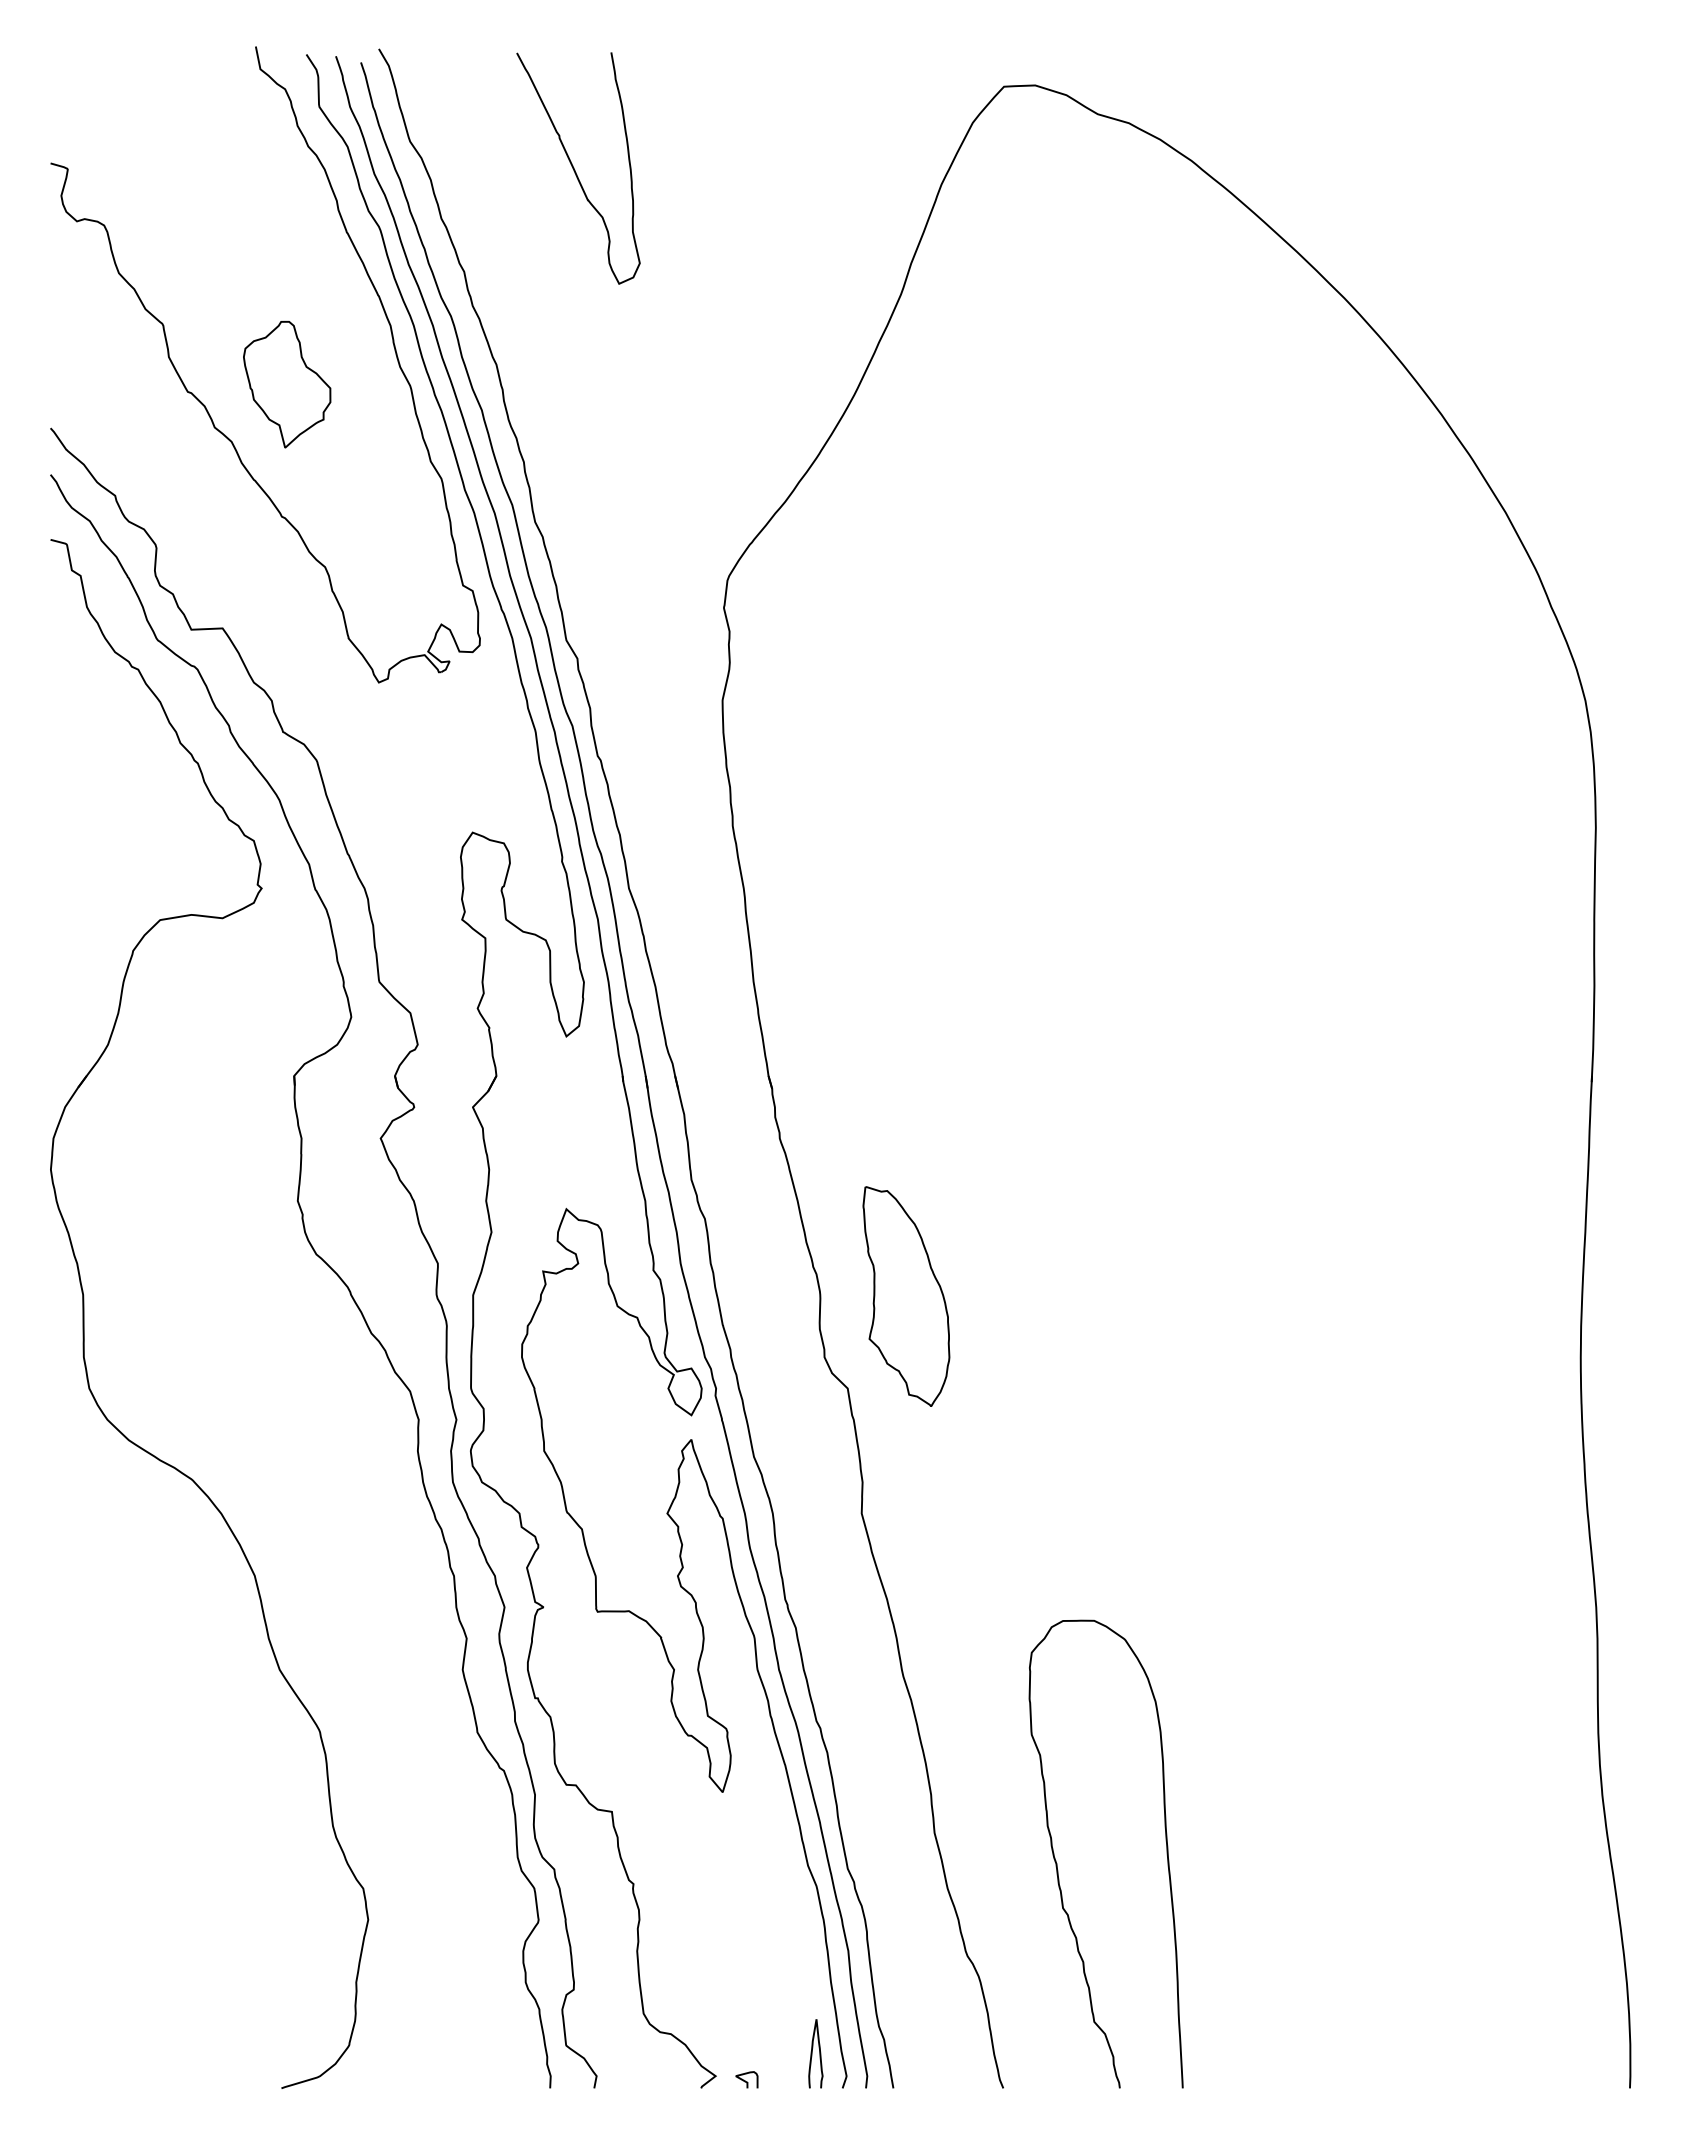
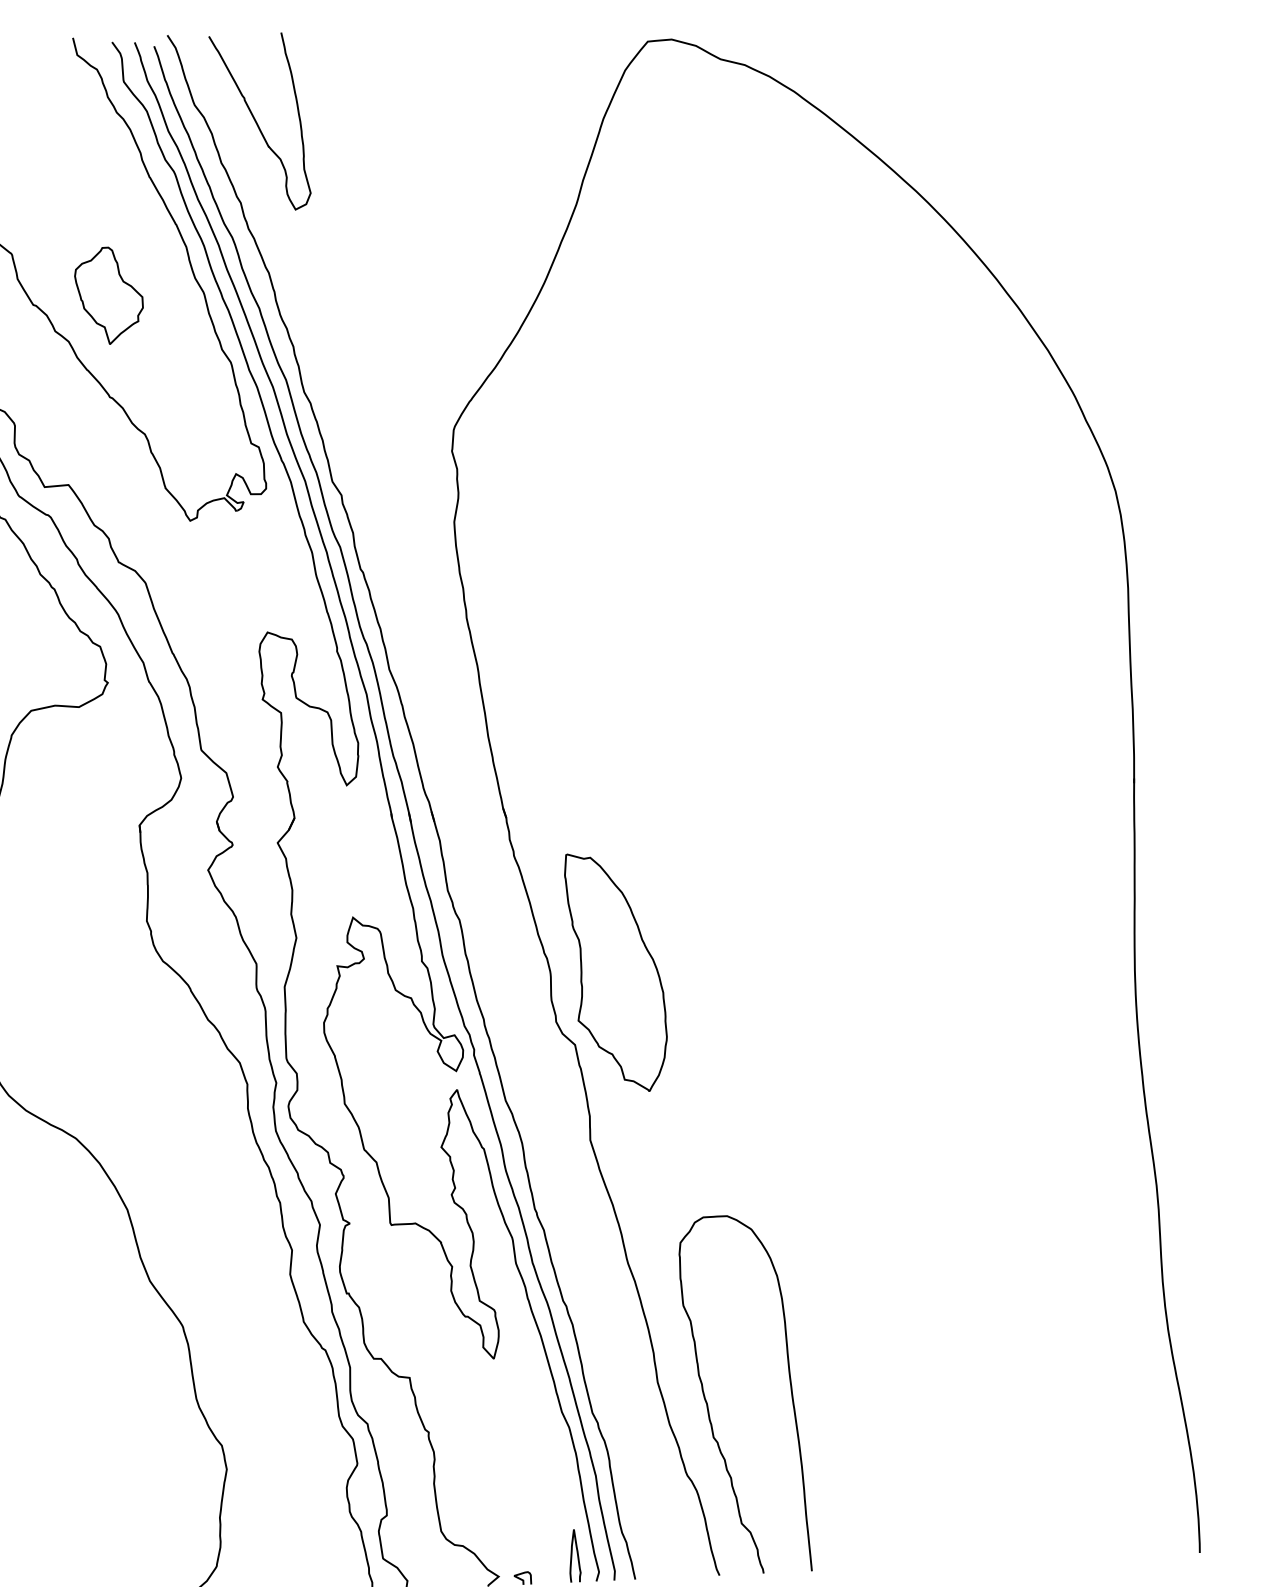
curve: (575, 170) -> (258, 124), moved
part: (906, 1296) -> (616, 972), size x1.43
curve: (1057, 1863) -> (707, 1403), moved

